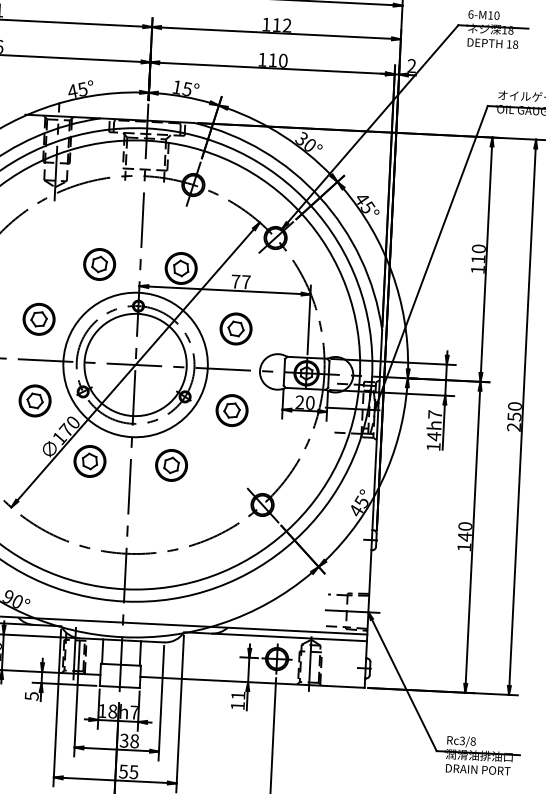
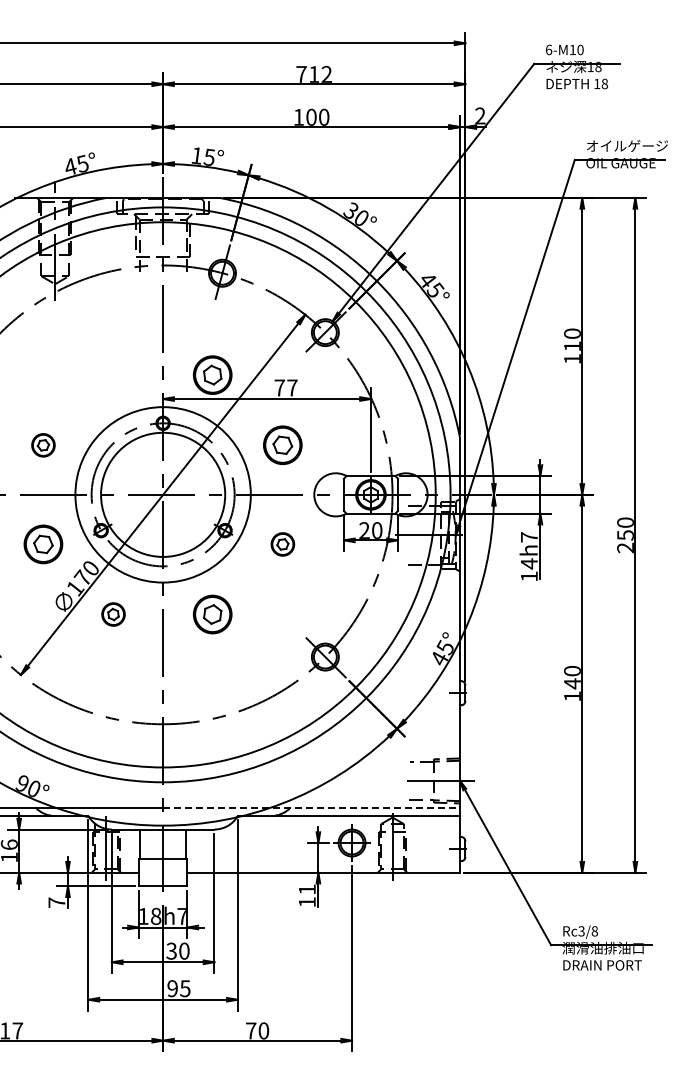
text: (266, 24) -> (301, 74), 112 -> 712
text: (272, 59) -> (311, 116), 110 -> 100
part: (99, 263) -> (113, 374), removed
part: (39, 319) -> (43, 445), size x0.6
part: (231, 410) -> (282, 544), size x0.6
part: (89, 461) -> (113, 614), size x0.6
line: (245, 628) -> (312, 807), solid -> dashed
text: (31, 696) -> (56, 902), 5 -> 7
text: (134, 741) -> (184, 951), 38 -> 30
text: (123, 771) -> (172, 988), 55 -> 95

